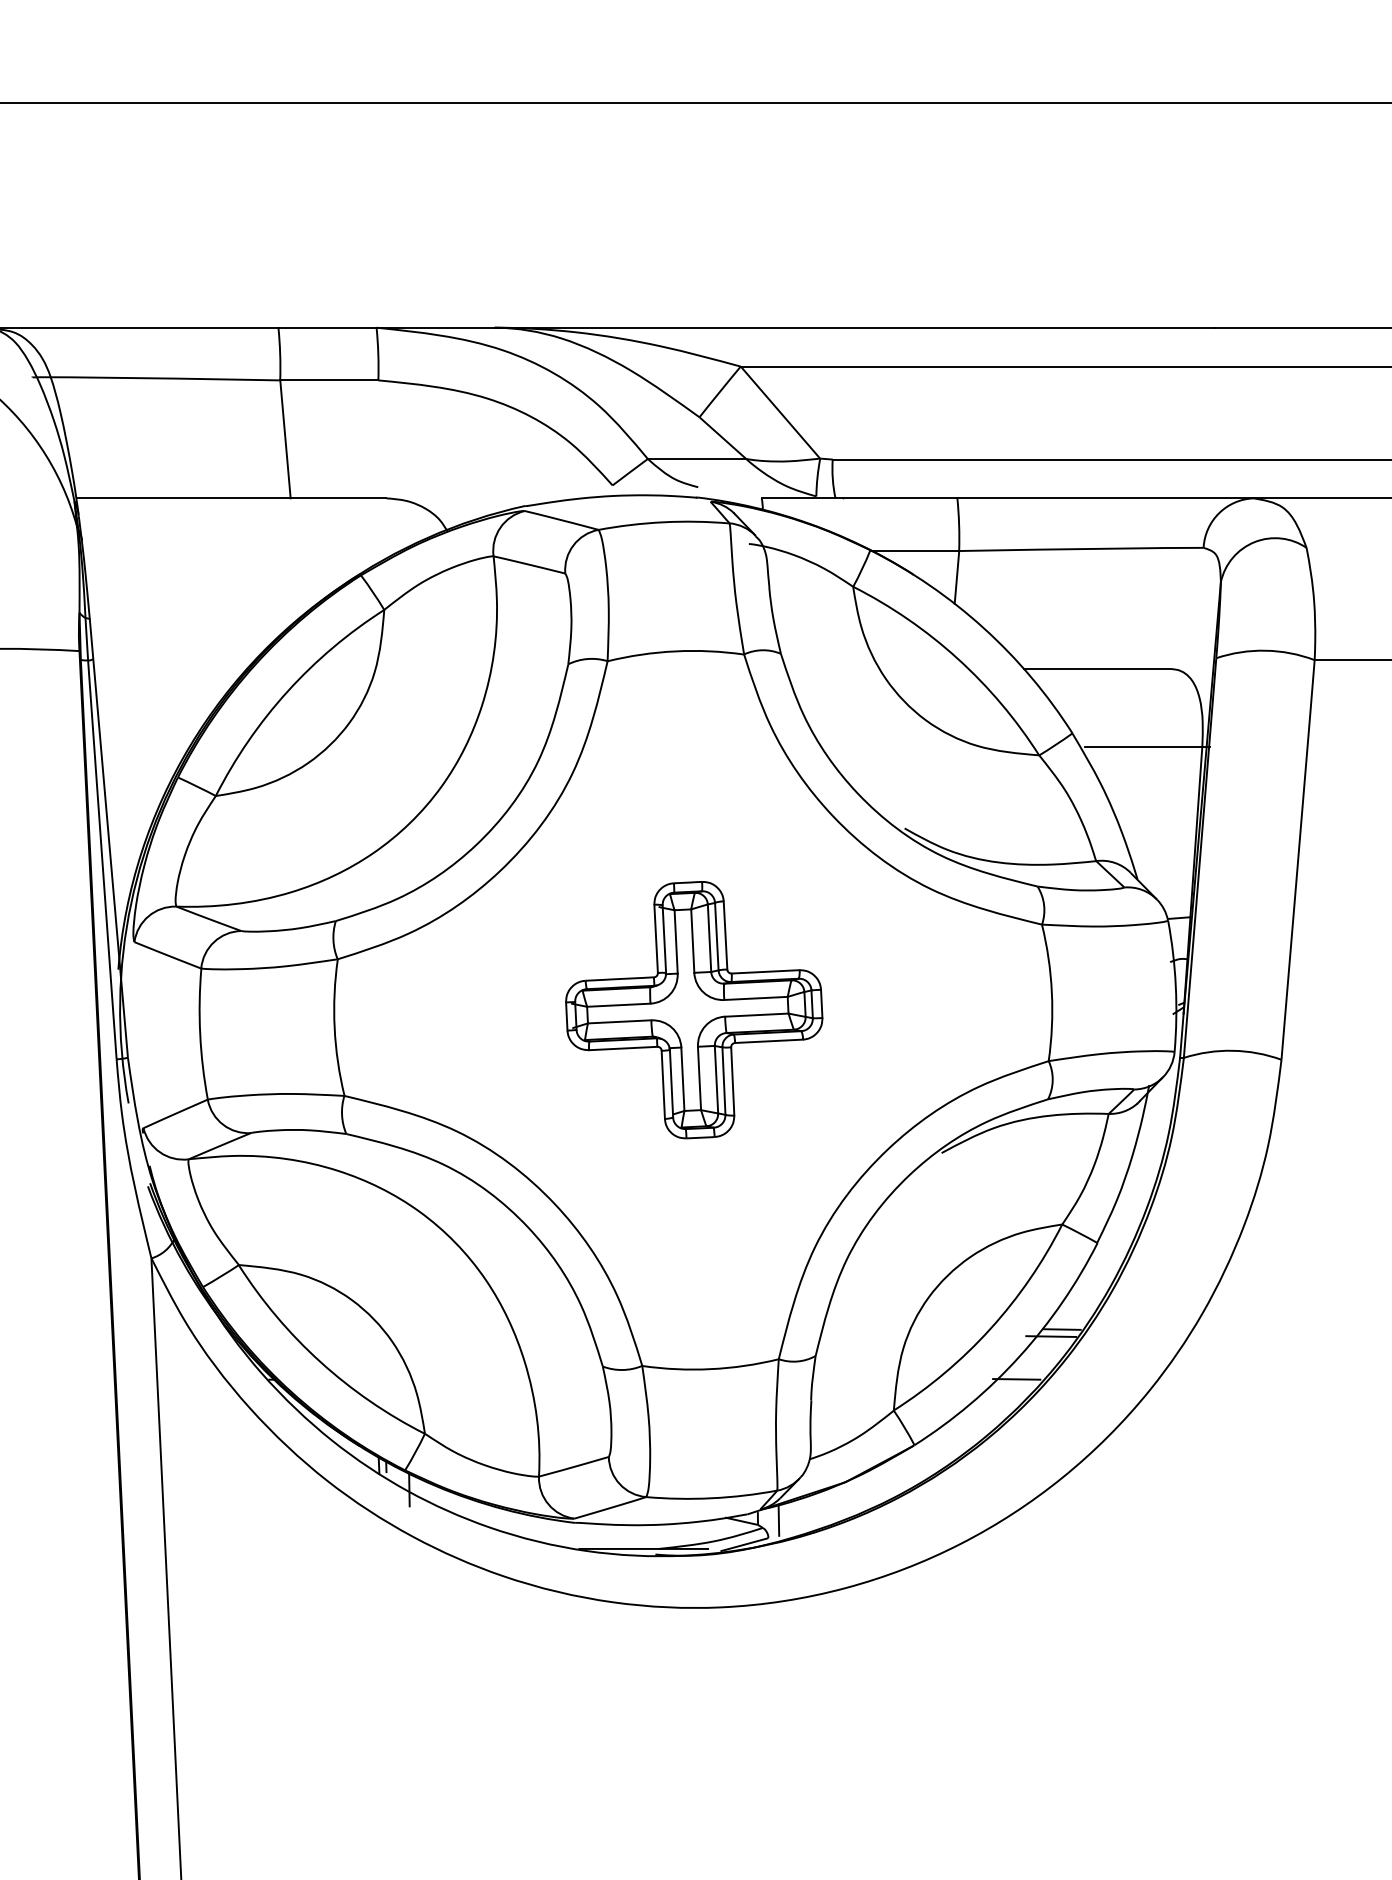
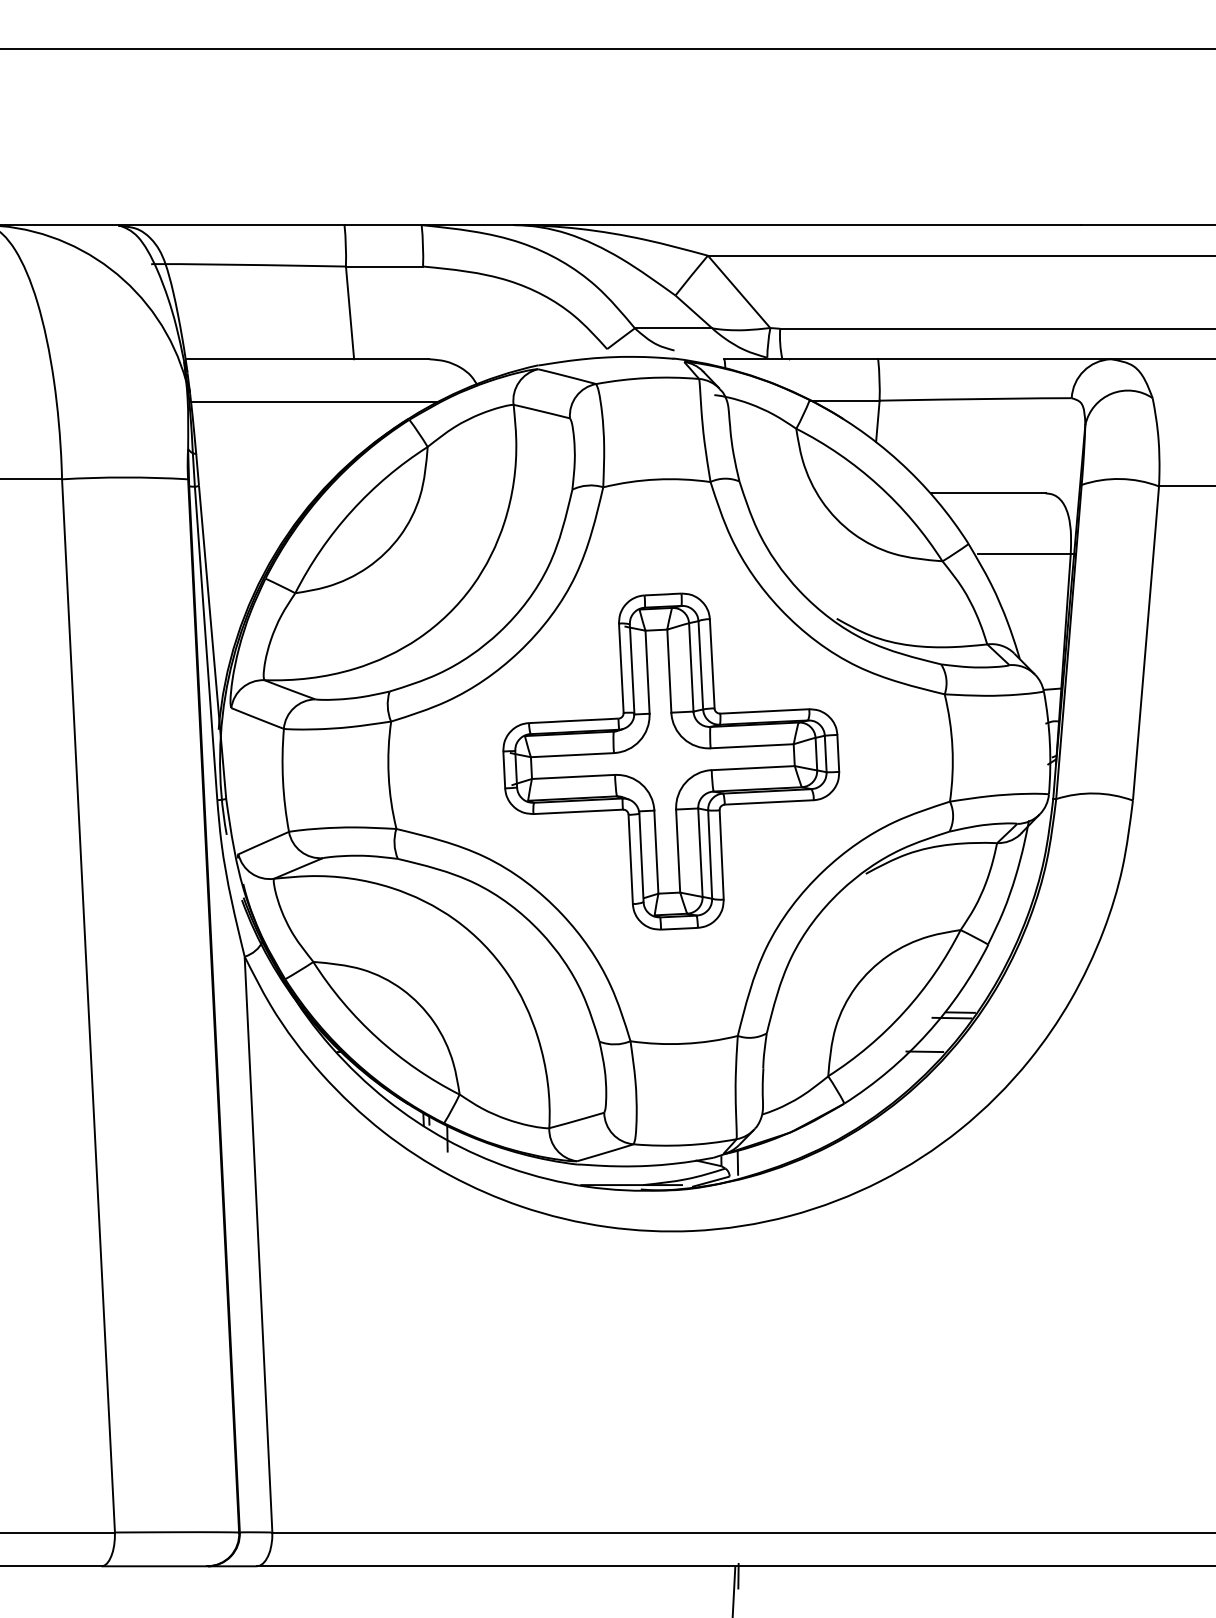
line: (240, 553) -> (314, 402), added
part: (694, 1010) -> (671, 761), size x1.67

